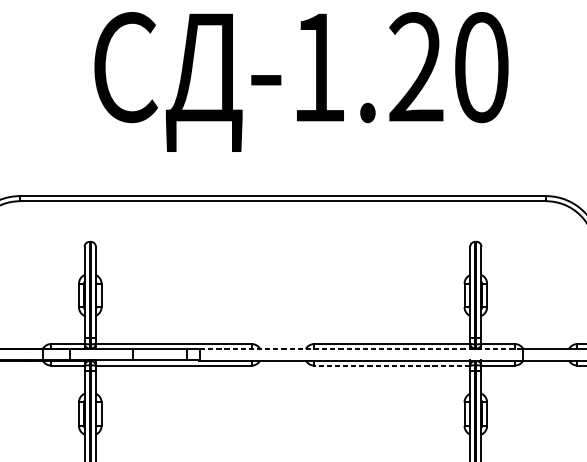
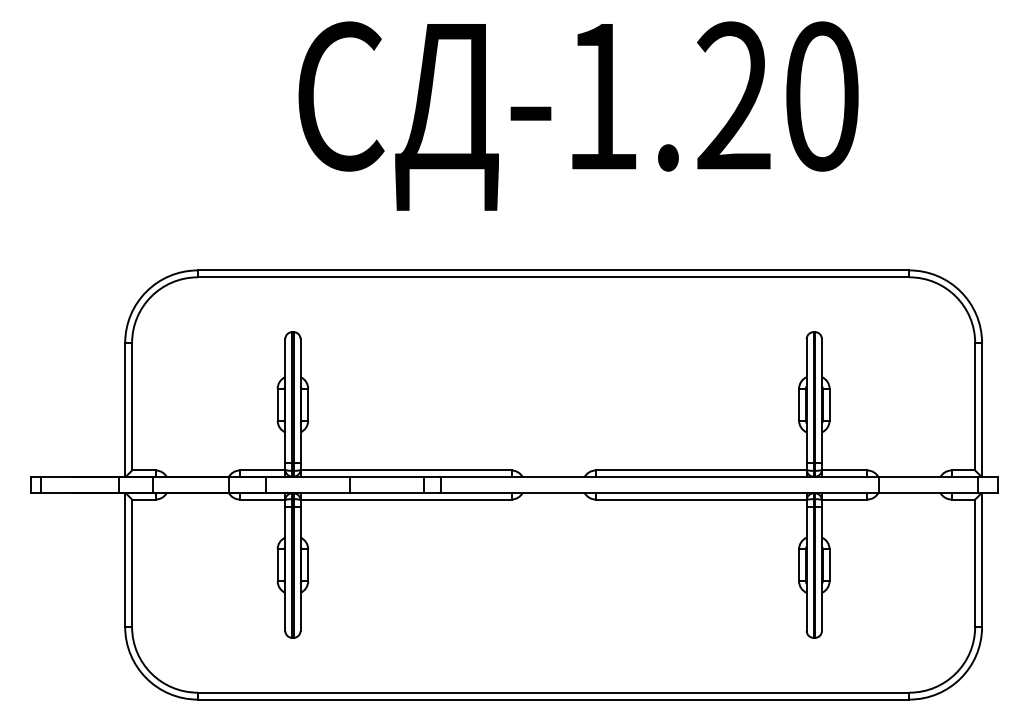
line: (362, 349) -> (660, 477), dashed -> solid
line: (391, 365) -> (700, 499), dashed -> solid

